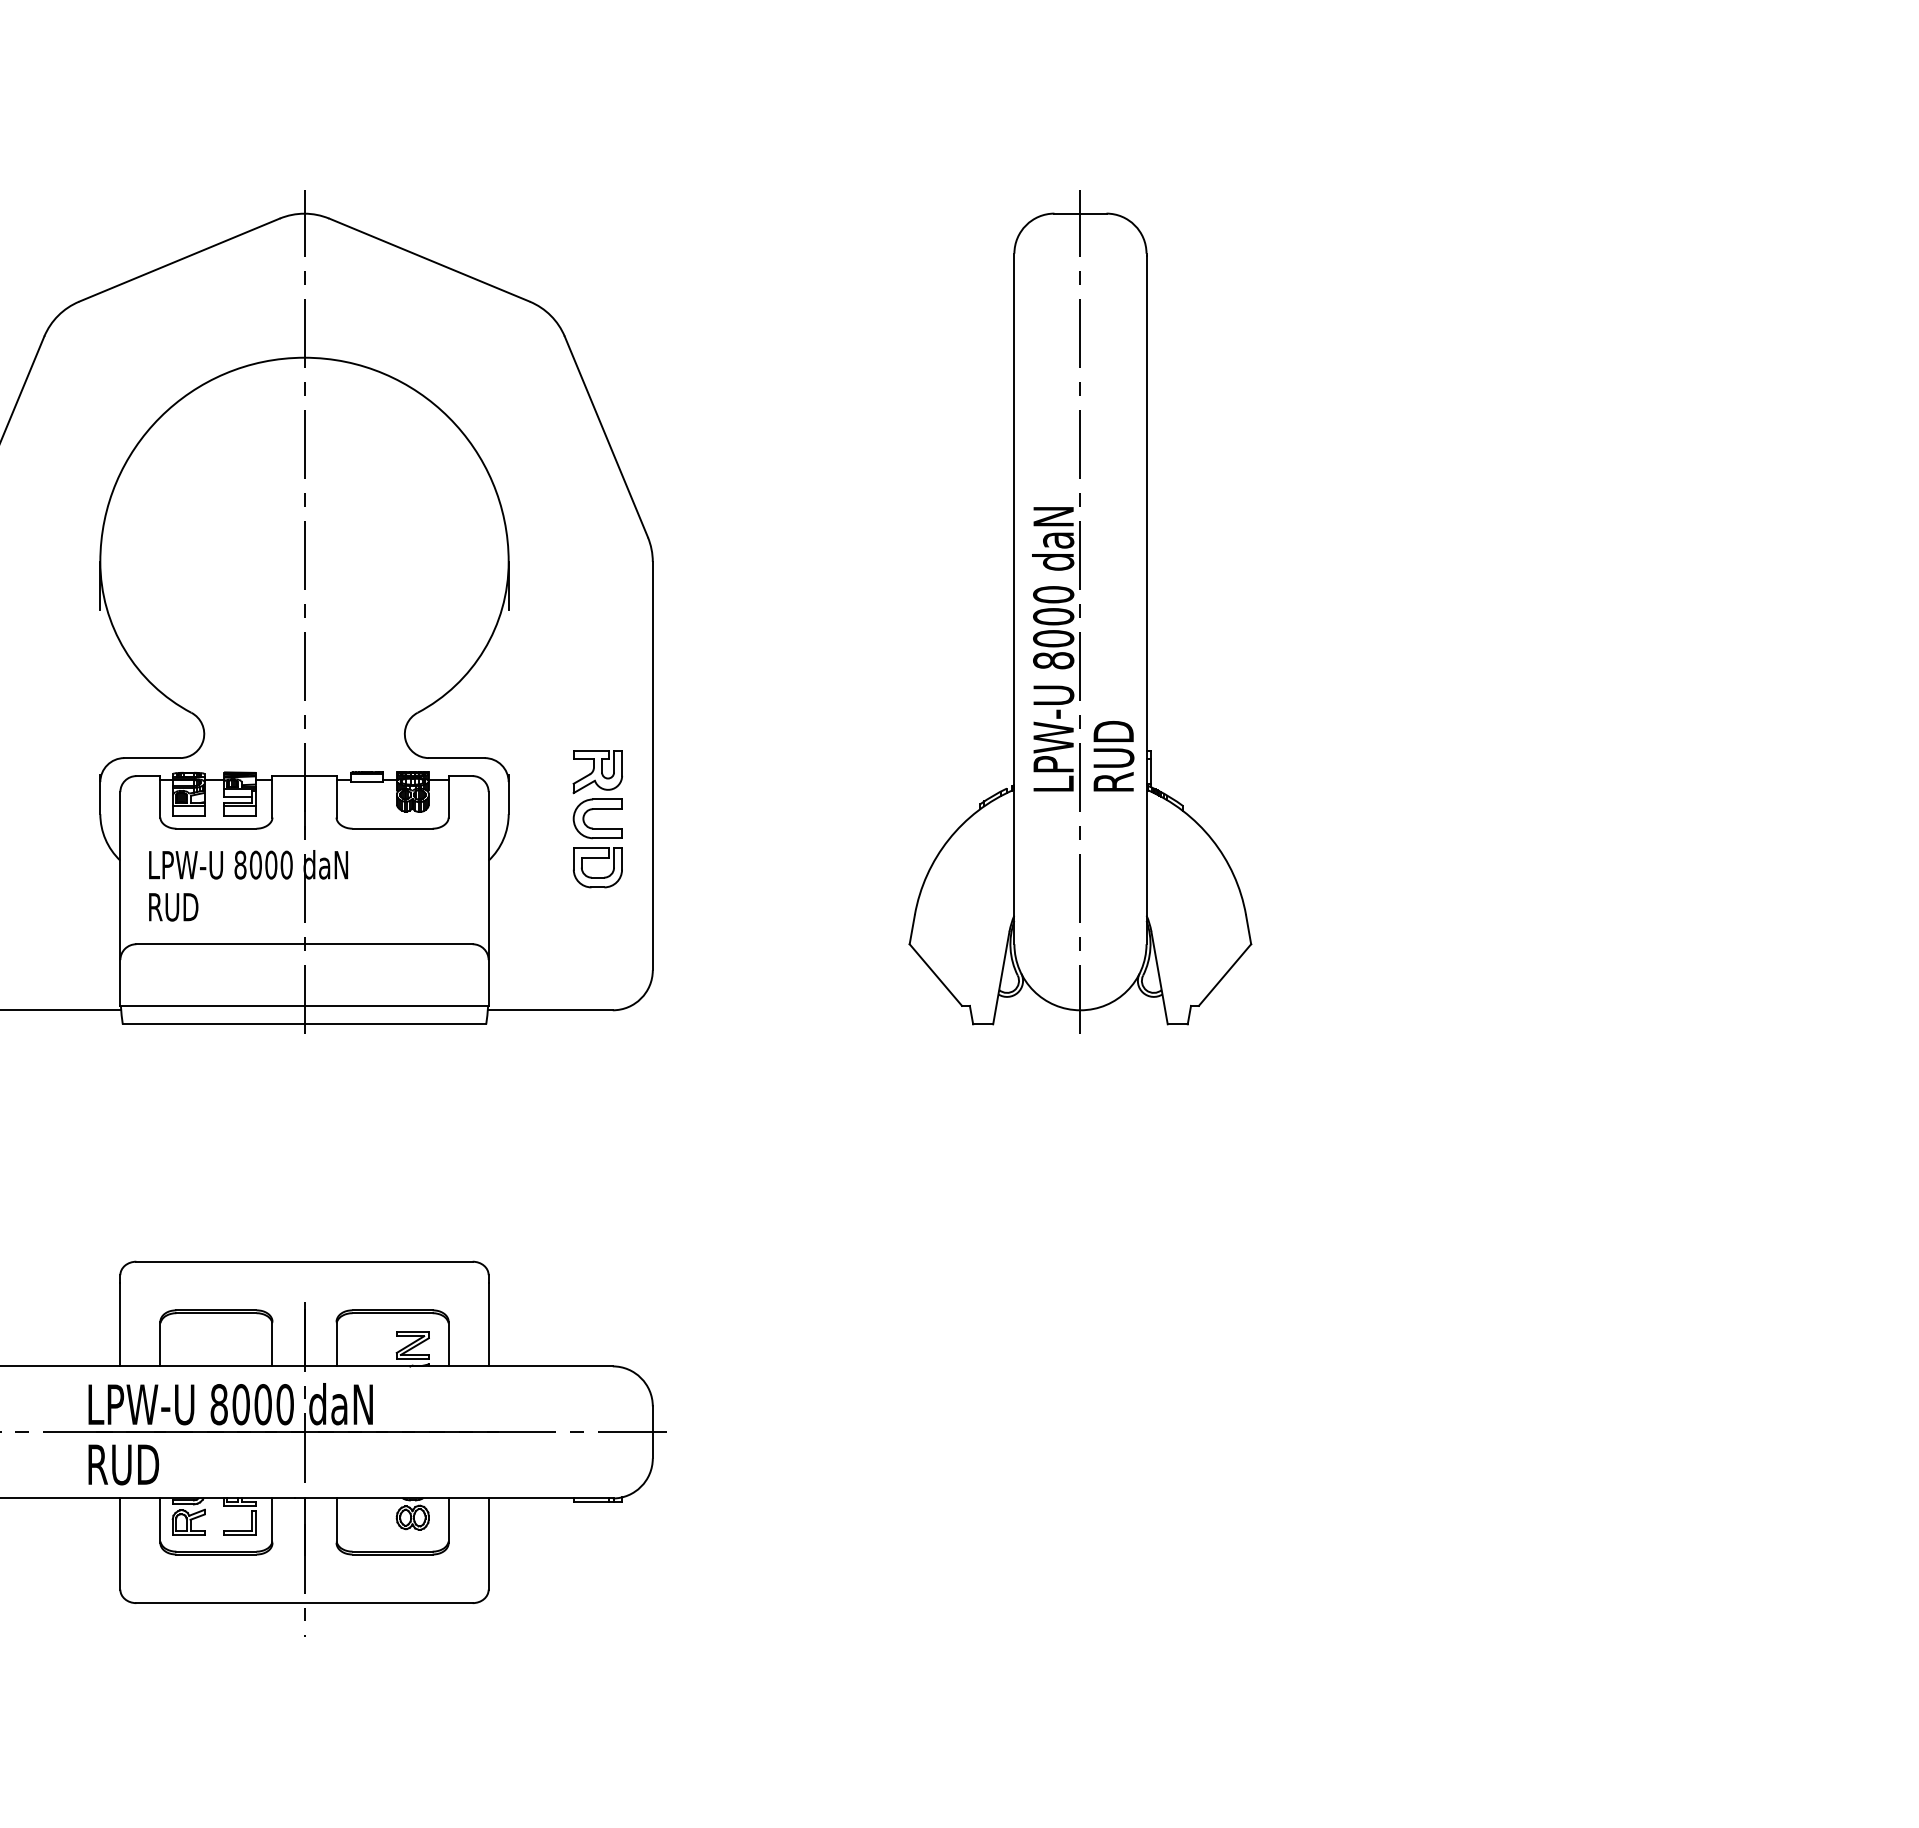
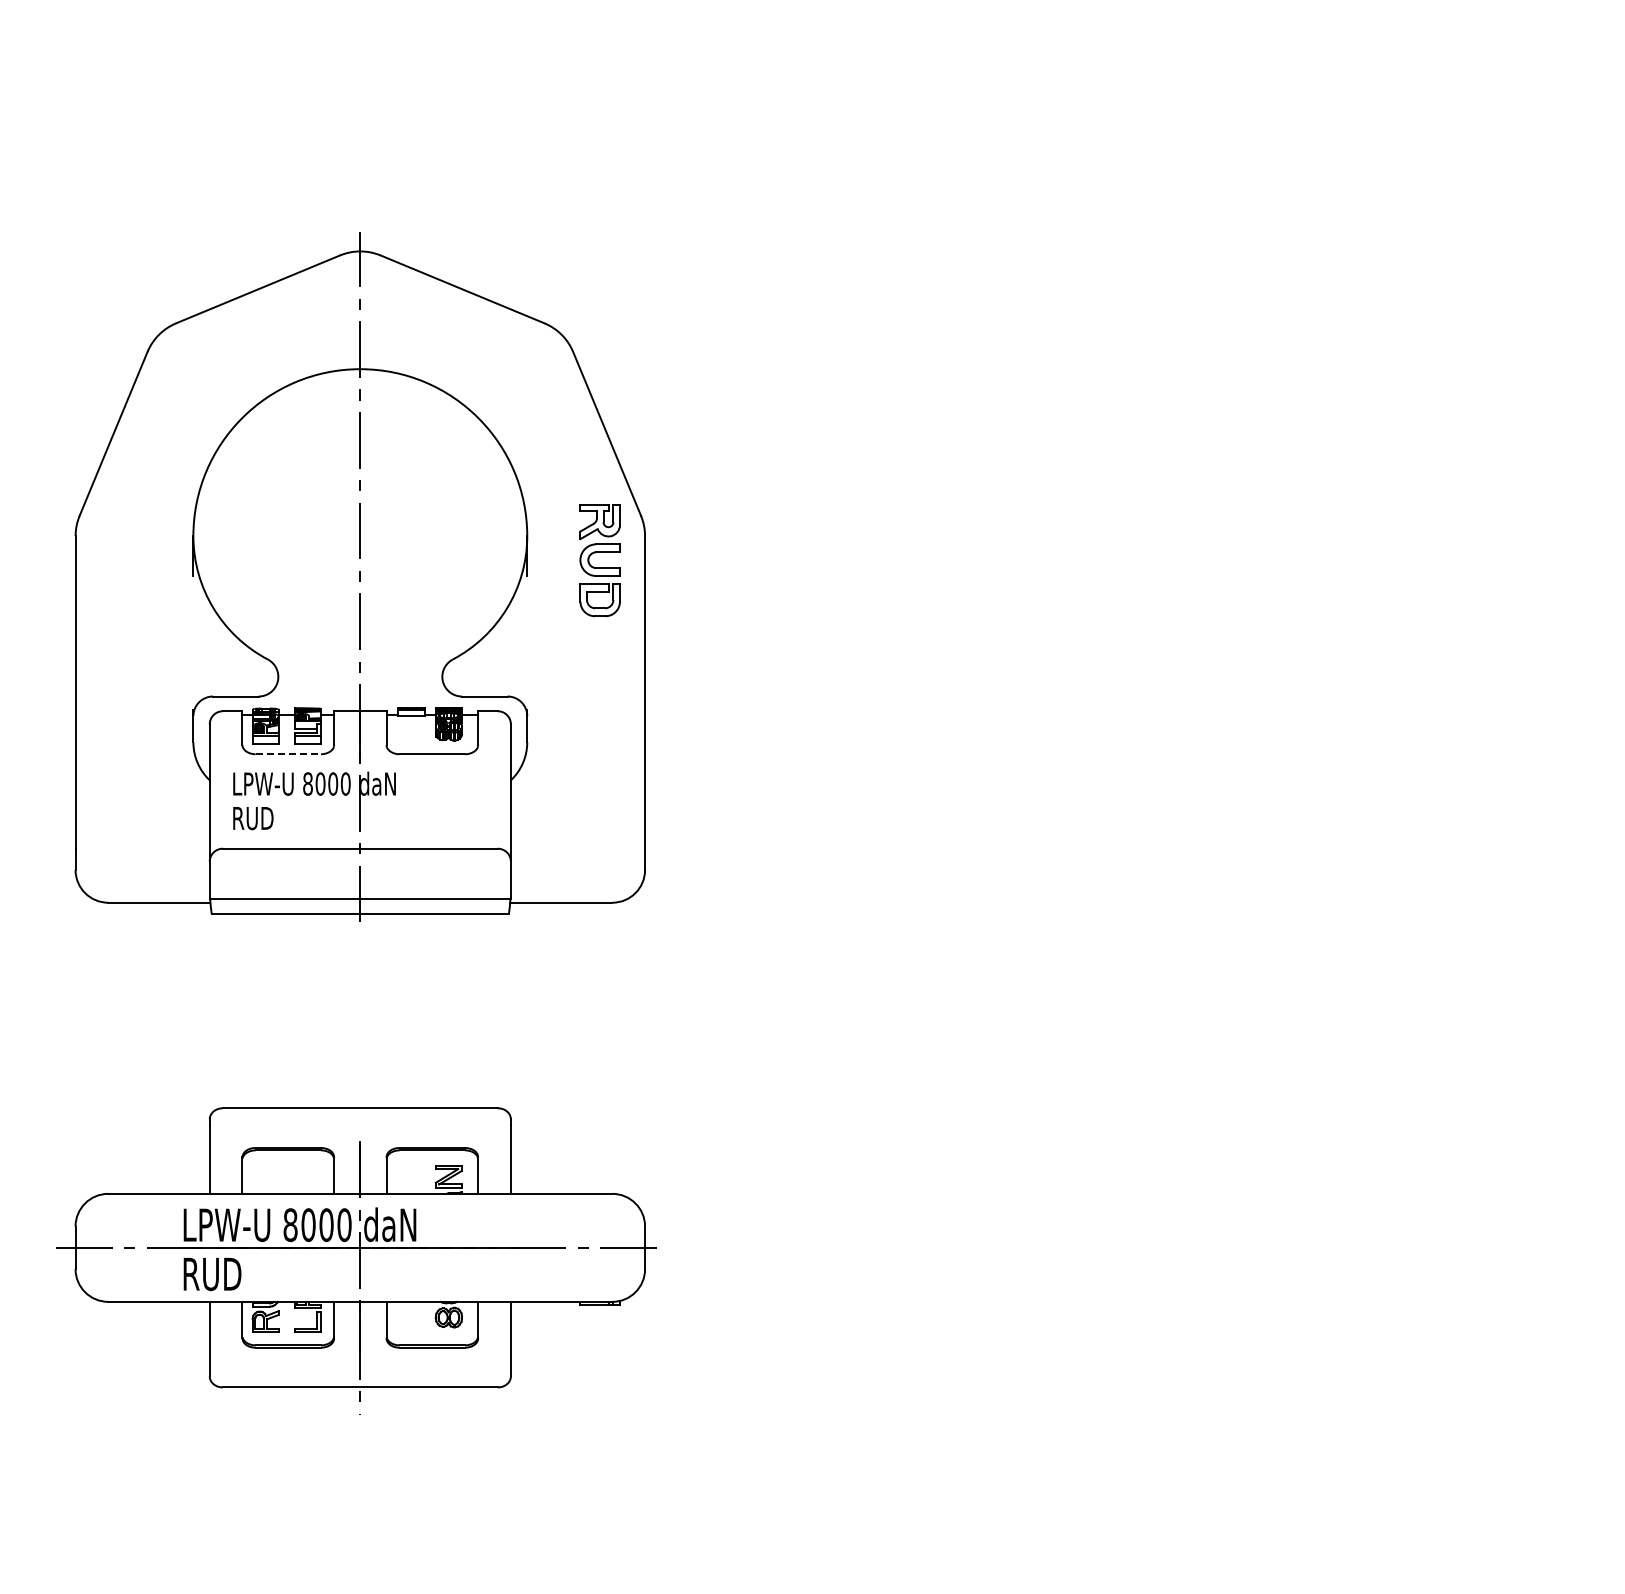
part: (1080, 611) -> (994, 576), removed
part: (597, 827) -> (599, 567), moved
line: (216, 829) -> (288, 754), solid -> dashed

